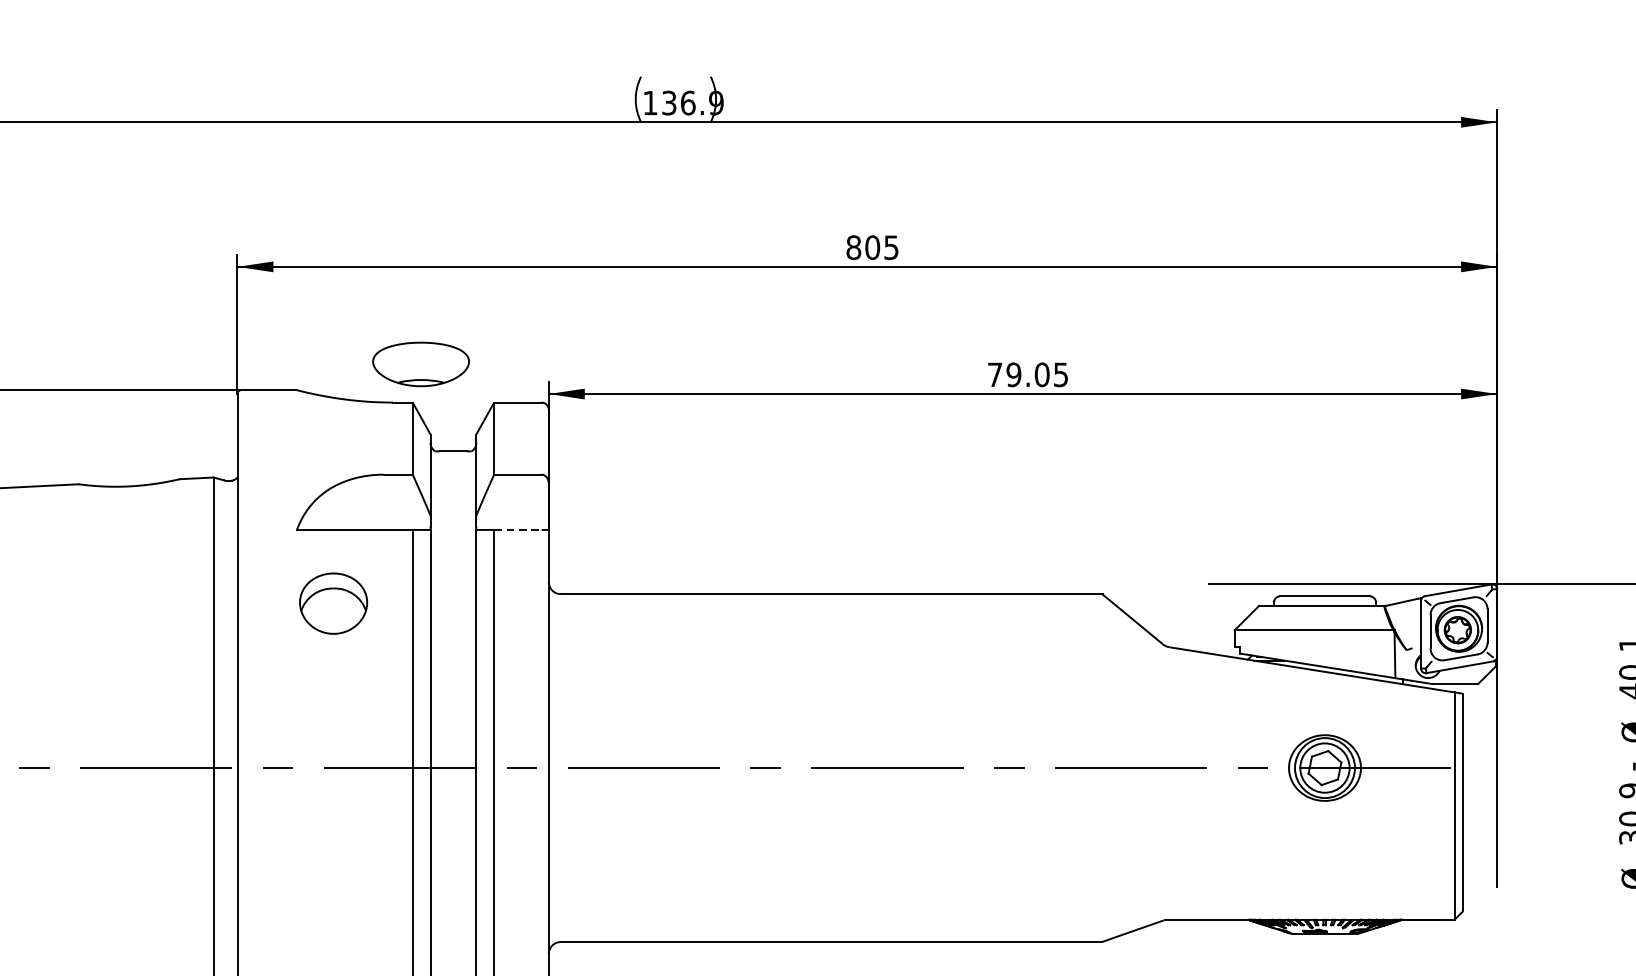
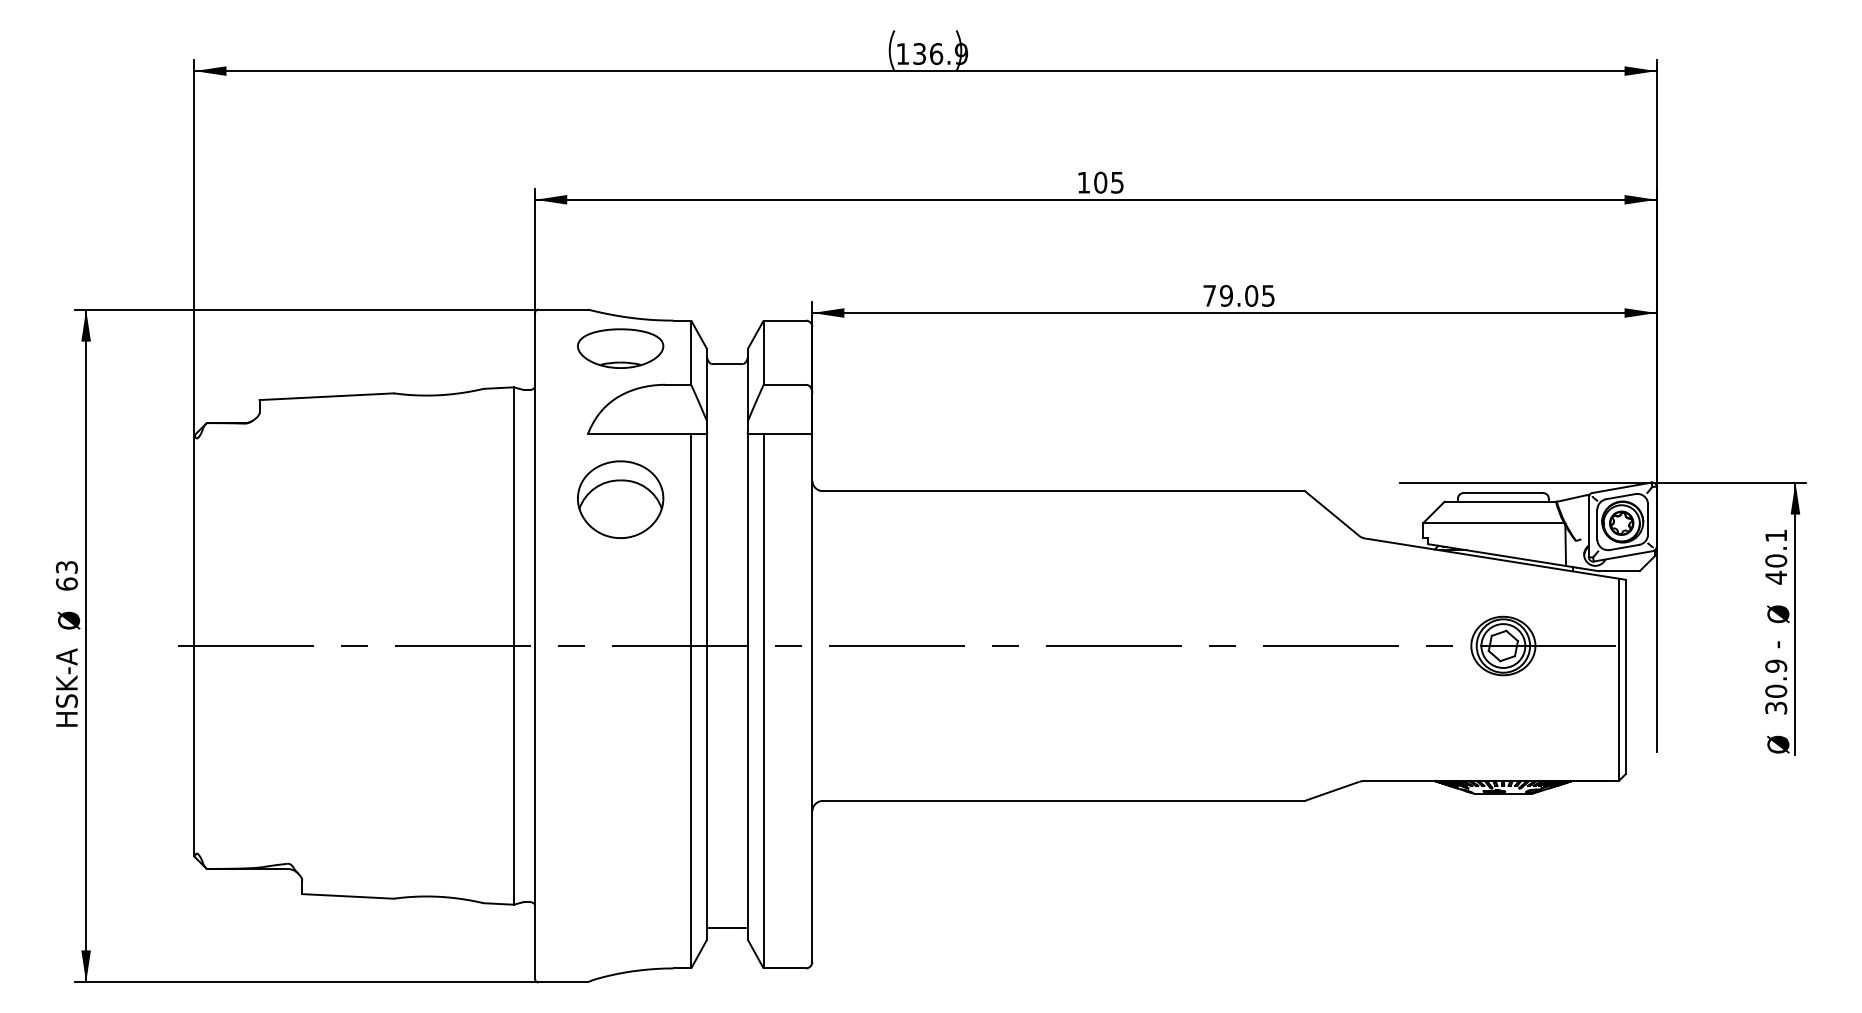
text: (853, 247) -> (1083, 182), 805 -> 105
part: (420, 364) -> (620, 348), moved
line: (518, 530) -> (785, 434), dashed -> solid
part: (333, 603) -> (620, 499), size x1.43

